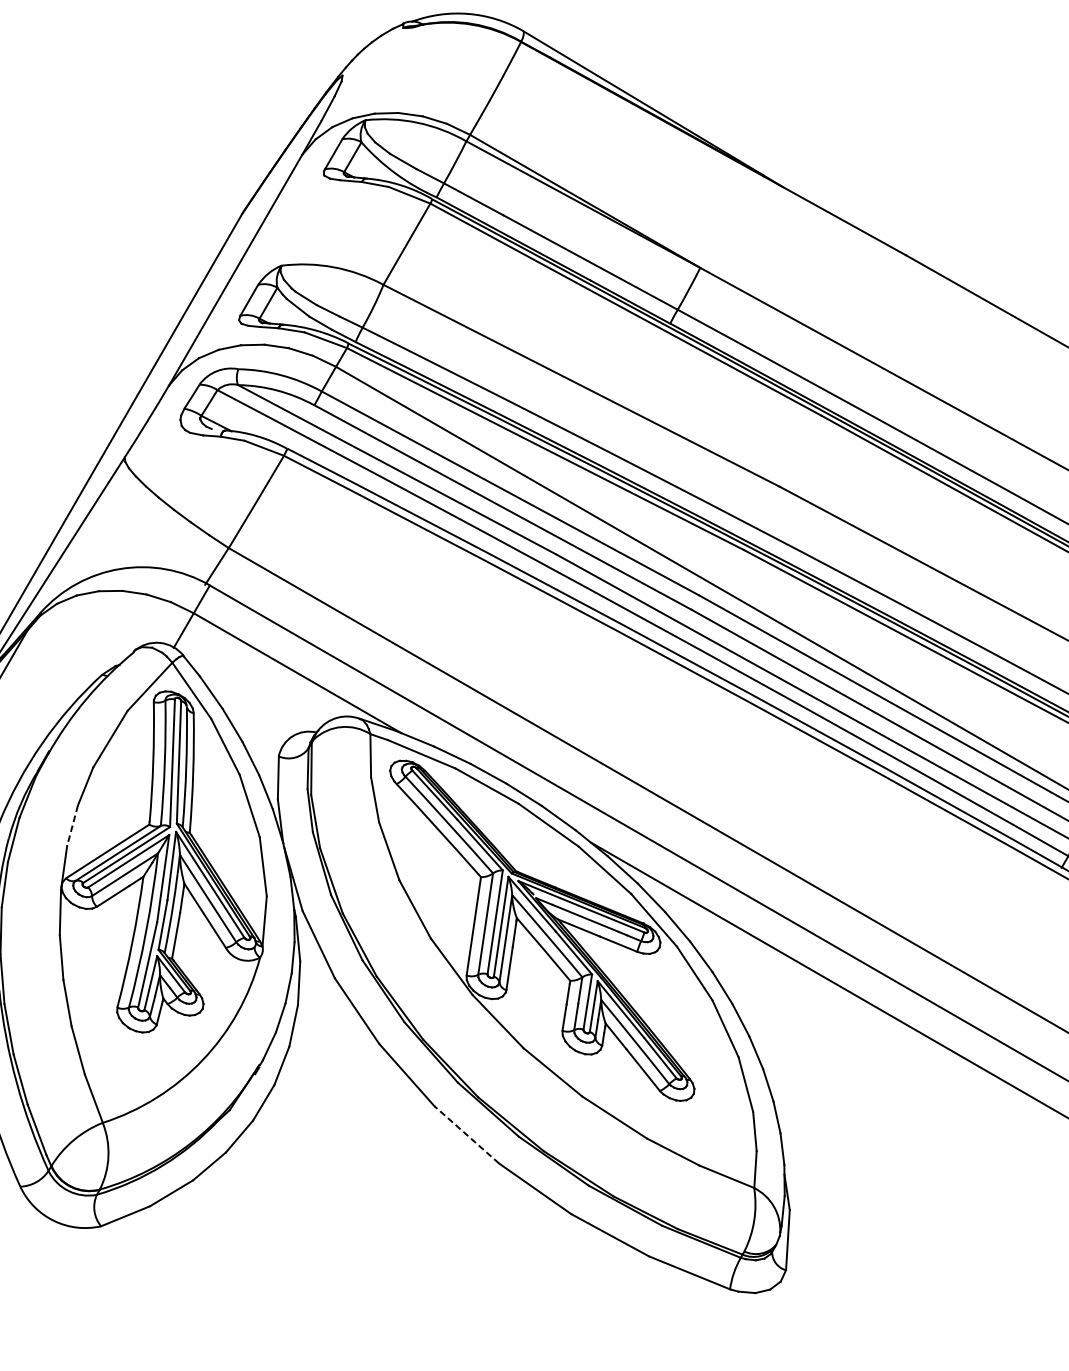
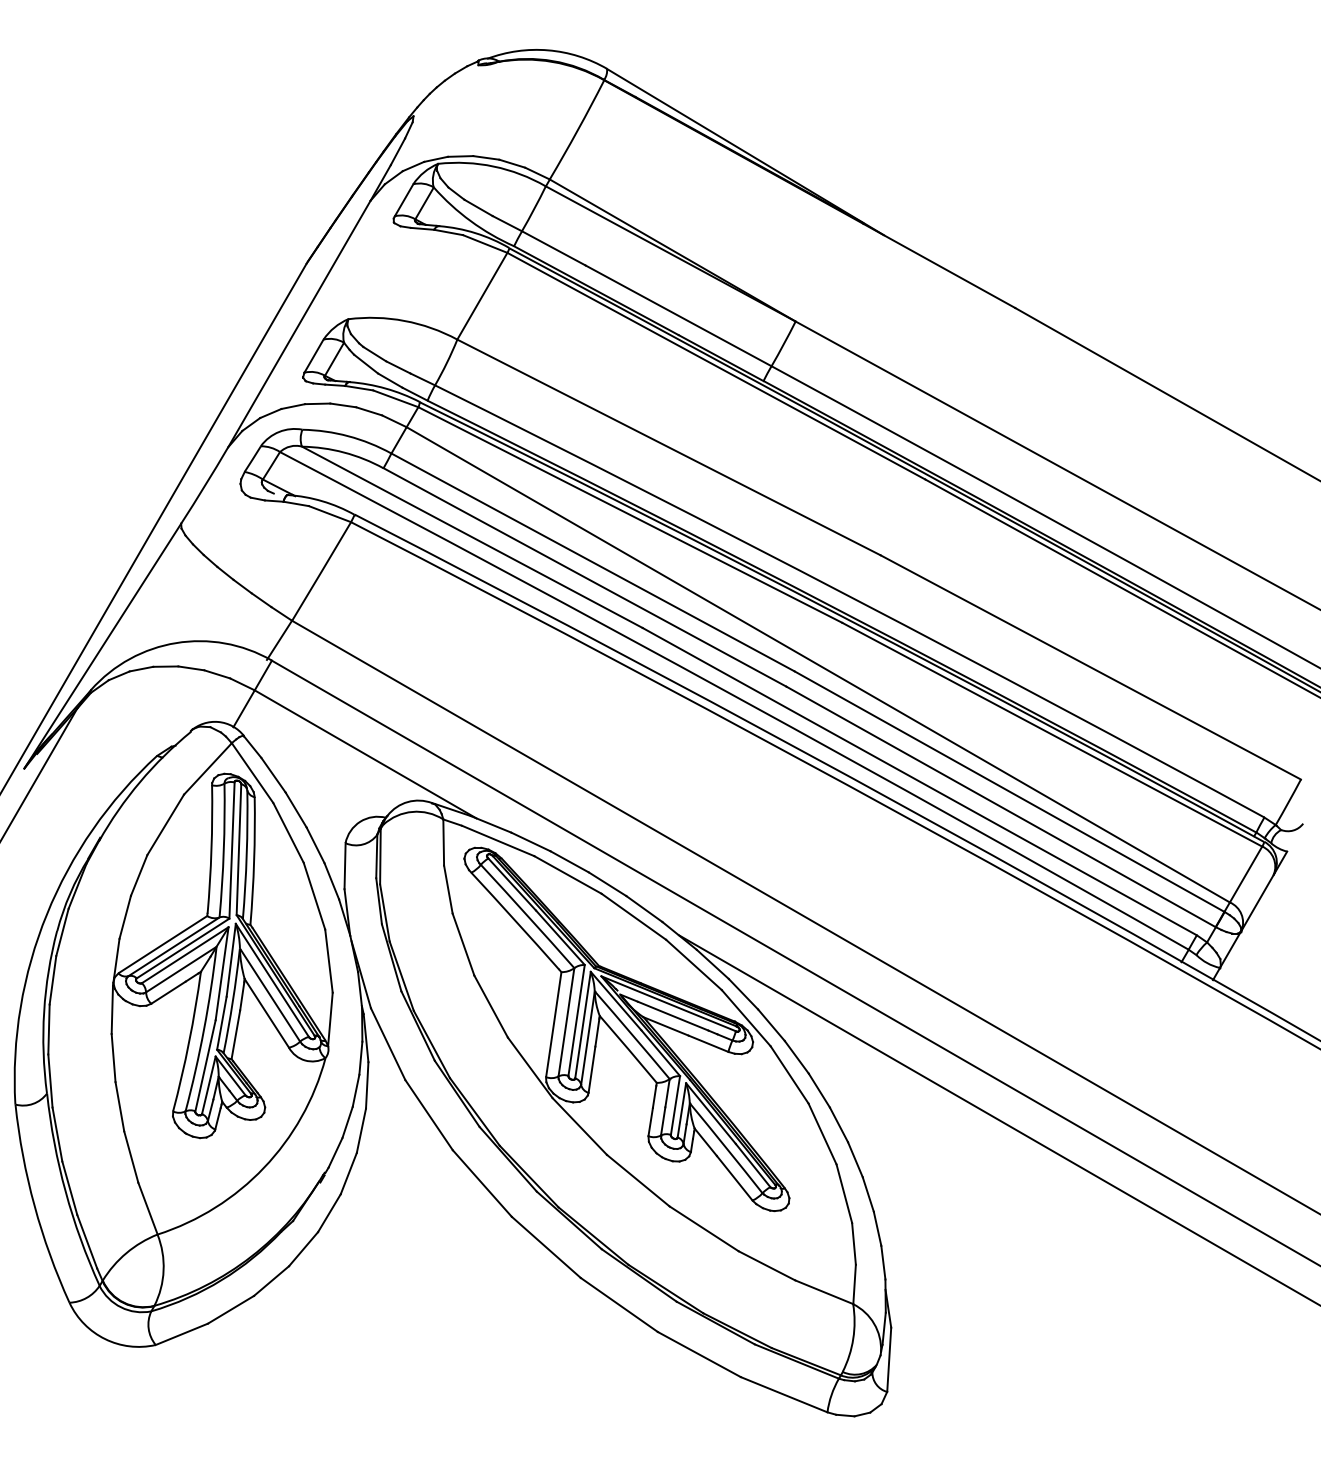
line: (72, 825) -> (125, 917), dashed -> solid
line: (466, 1134) -> (545, 1247), dashed -> solid

